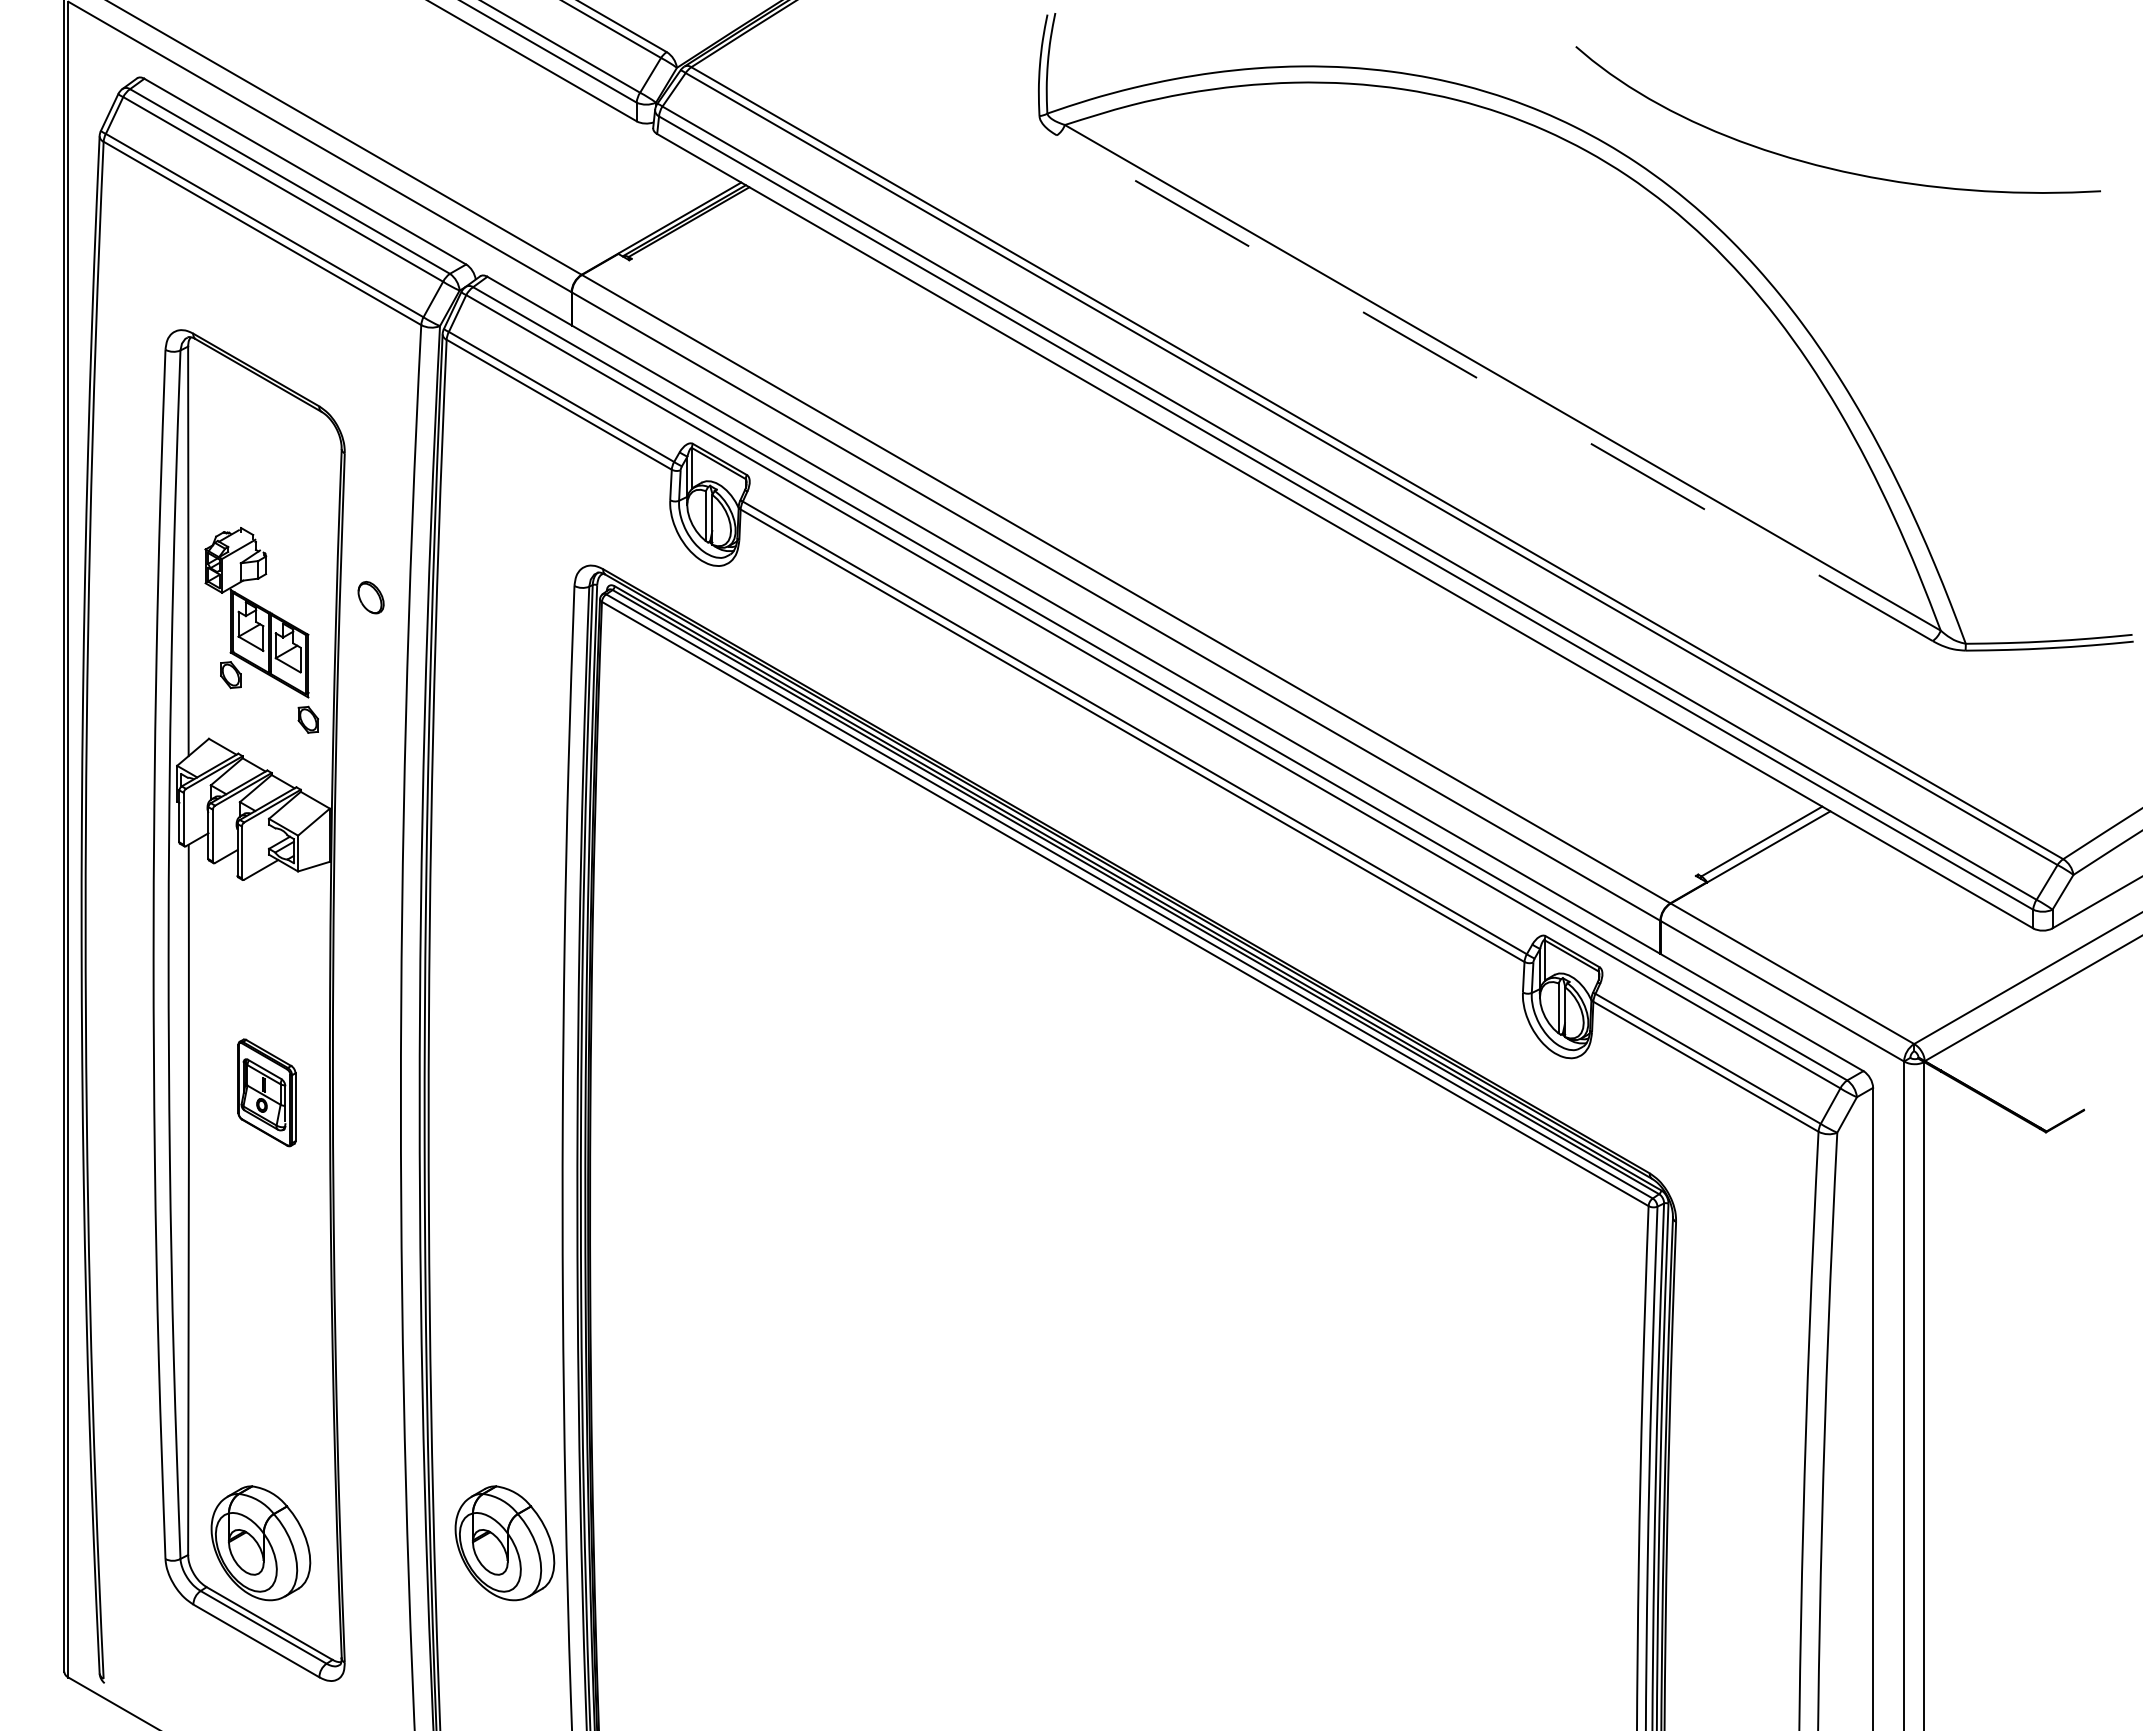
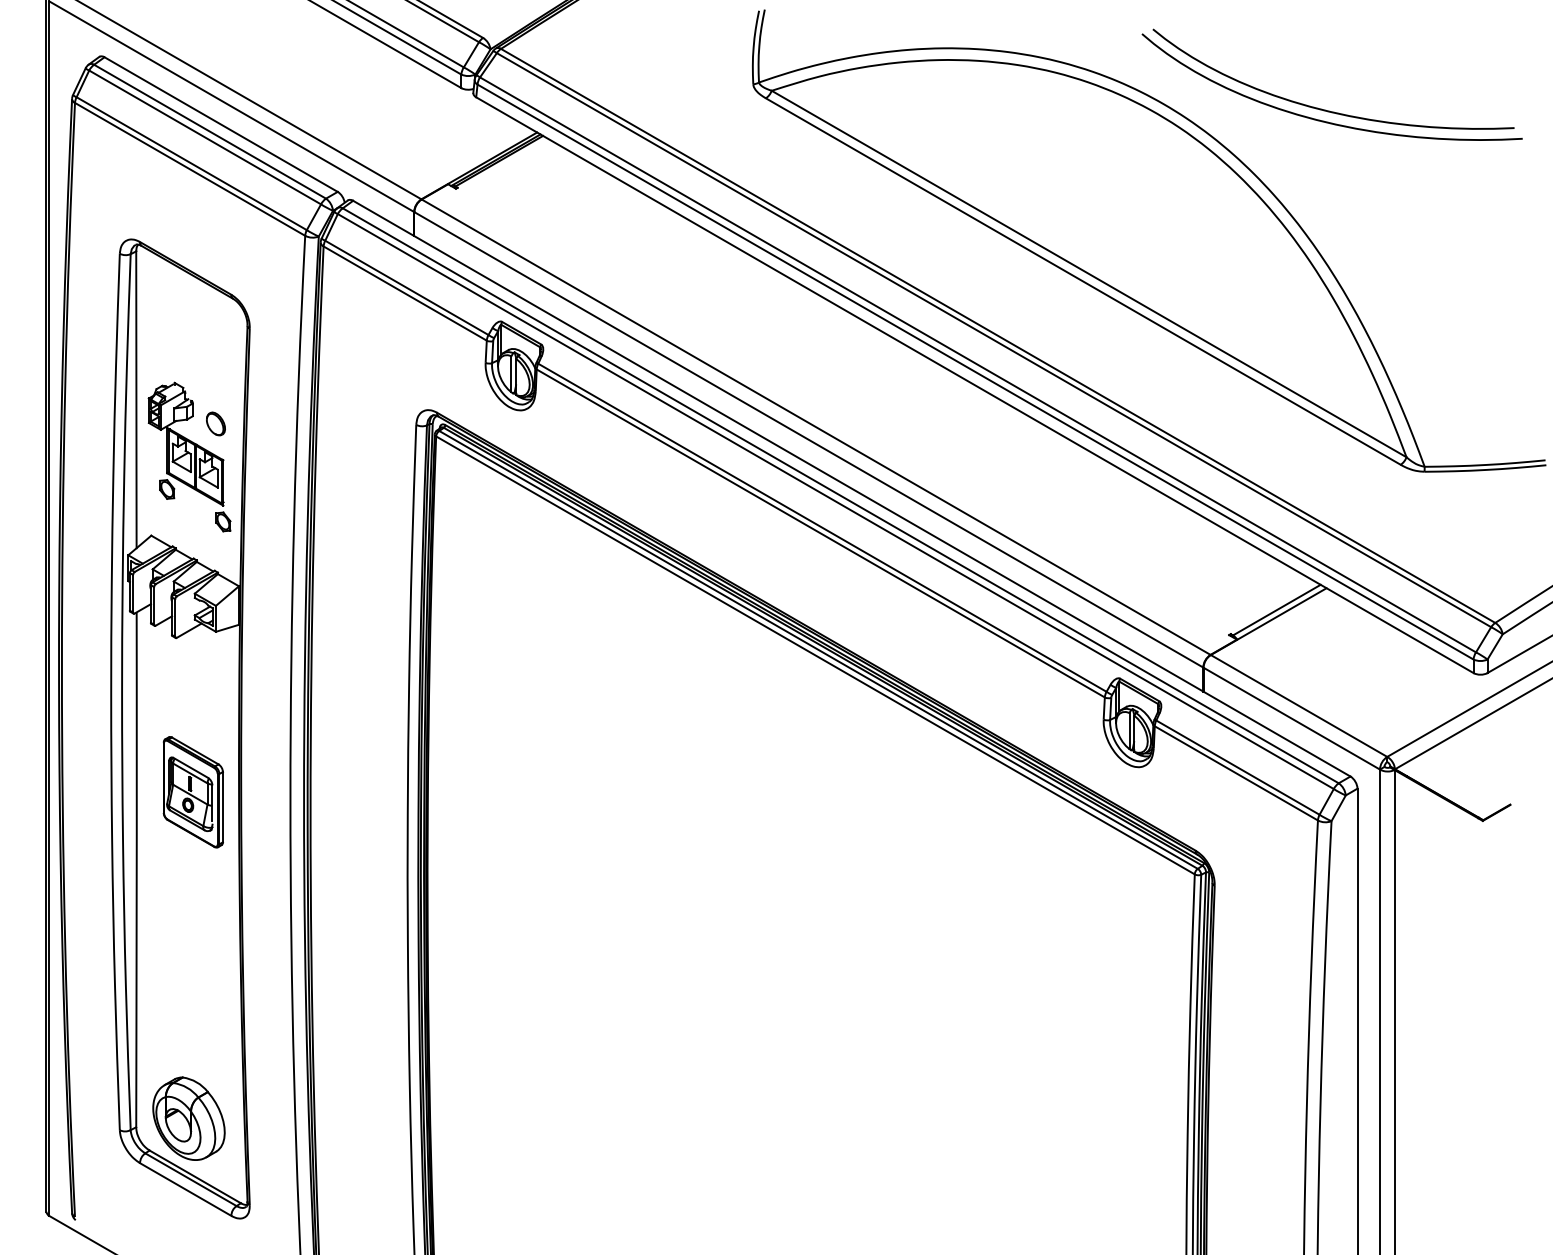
curve: (1830, 151) -> (1326, 109), added
line: (1494, 388) -> (1083, 281), dashed -> solid
part: (370, 597) -> (215, 423), moved
part: (266, 1092) -> (193, 792), size x1.43
part: (504, 1543) -> (365, 1118), removed

